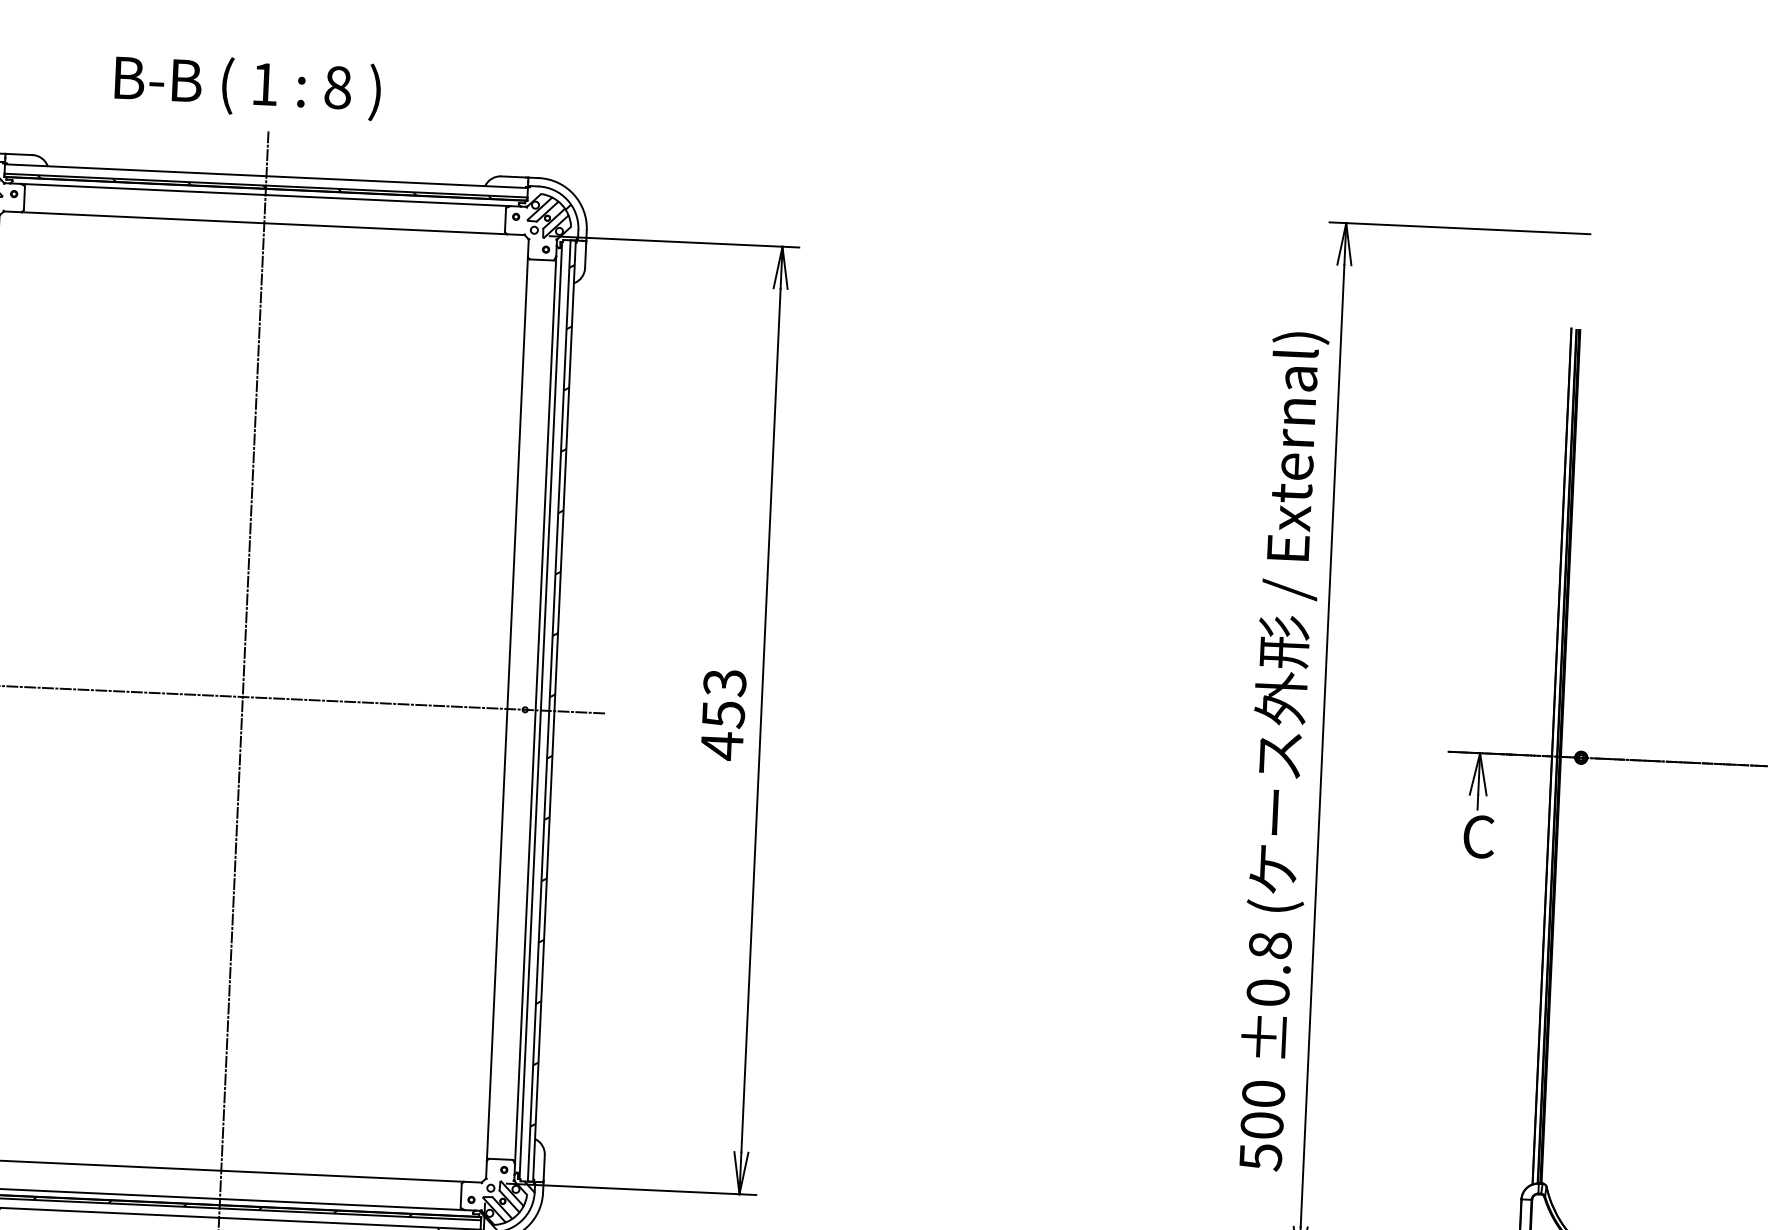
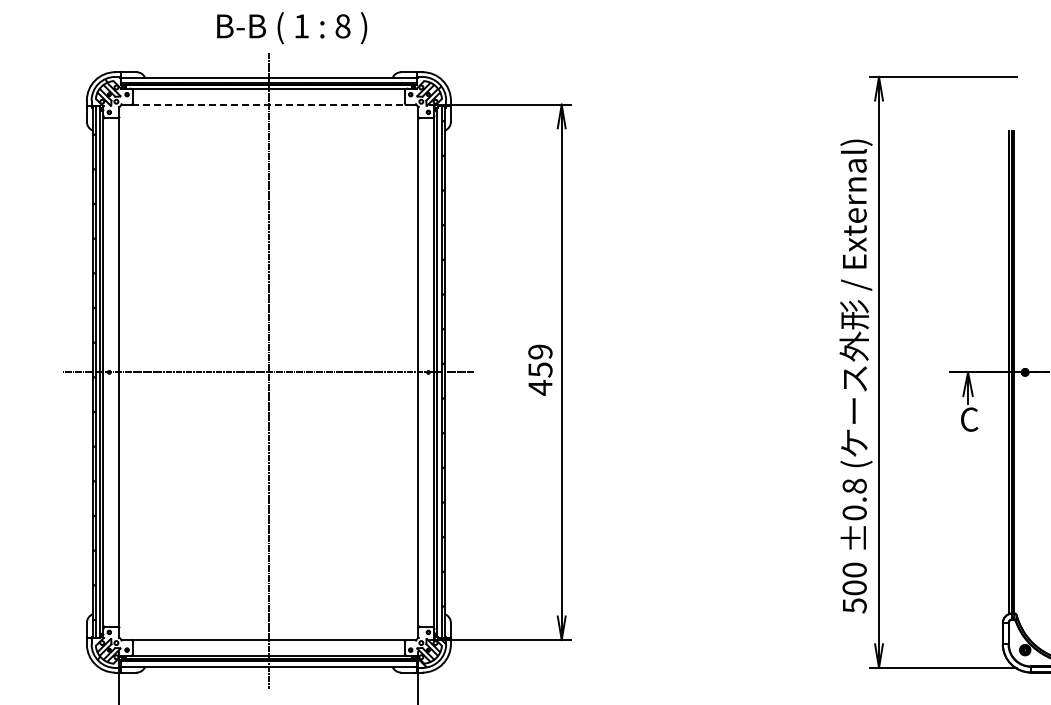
text: (248, 87) -> (292, 28), moved
line: (265, 222) -> (269, 104), solid -> dashed
text: (725, 681) -> (540, 351), 453 -> 459

